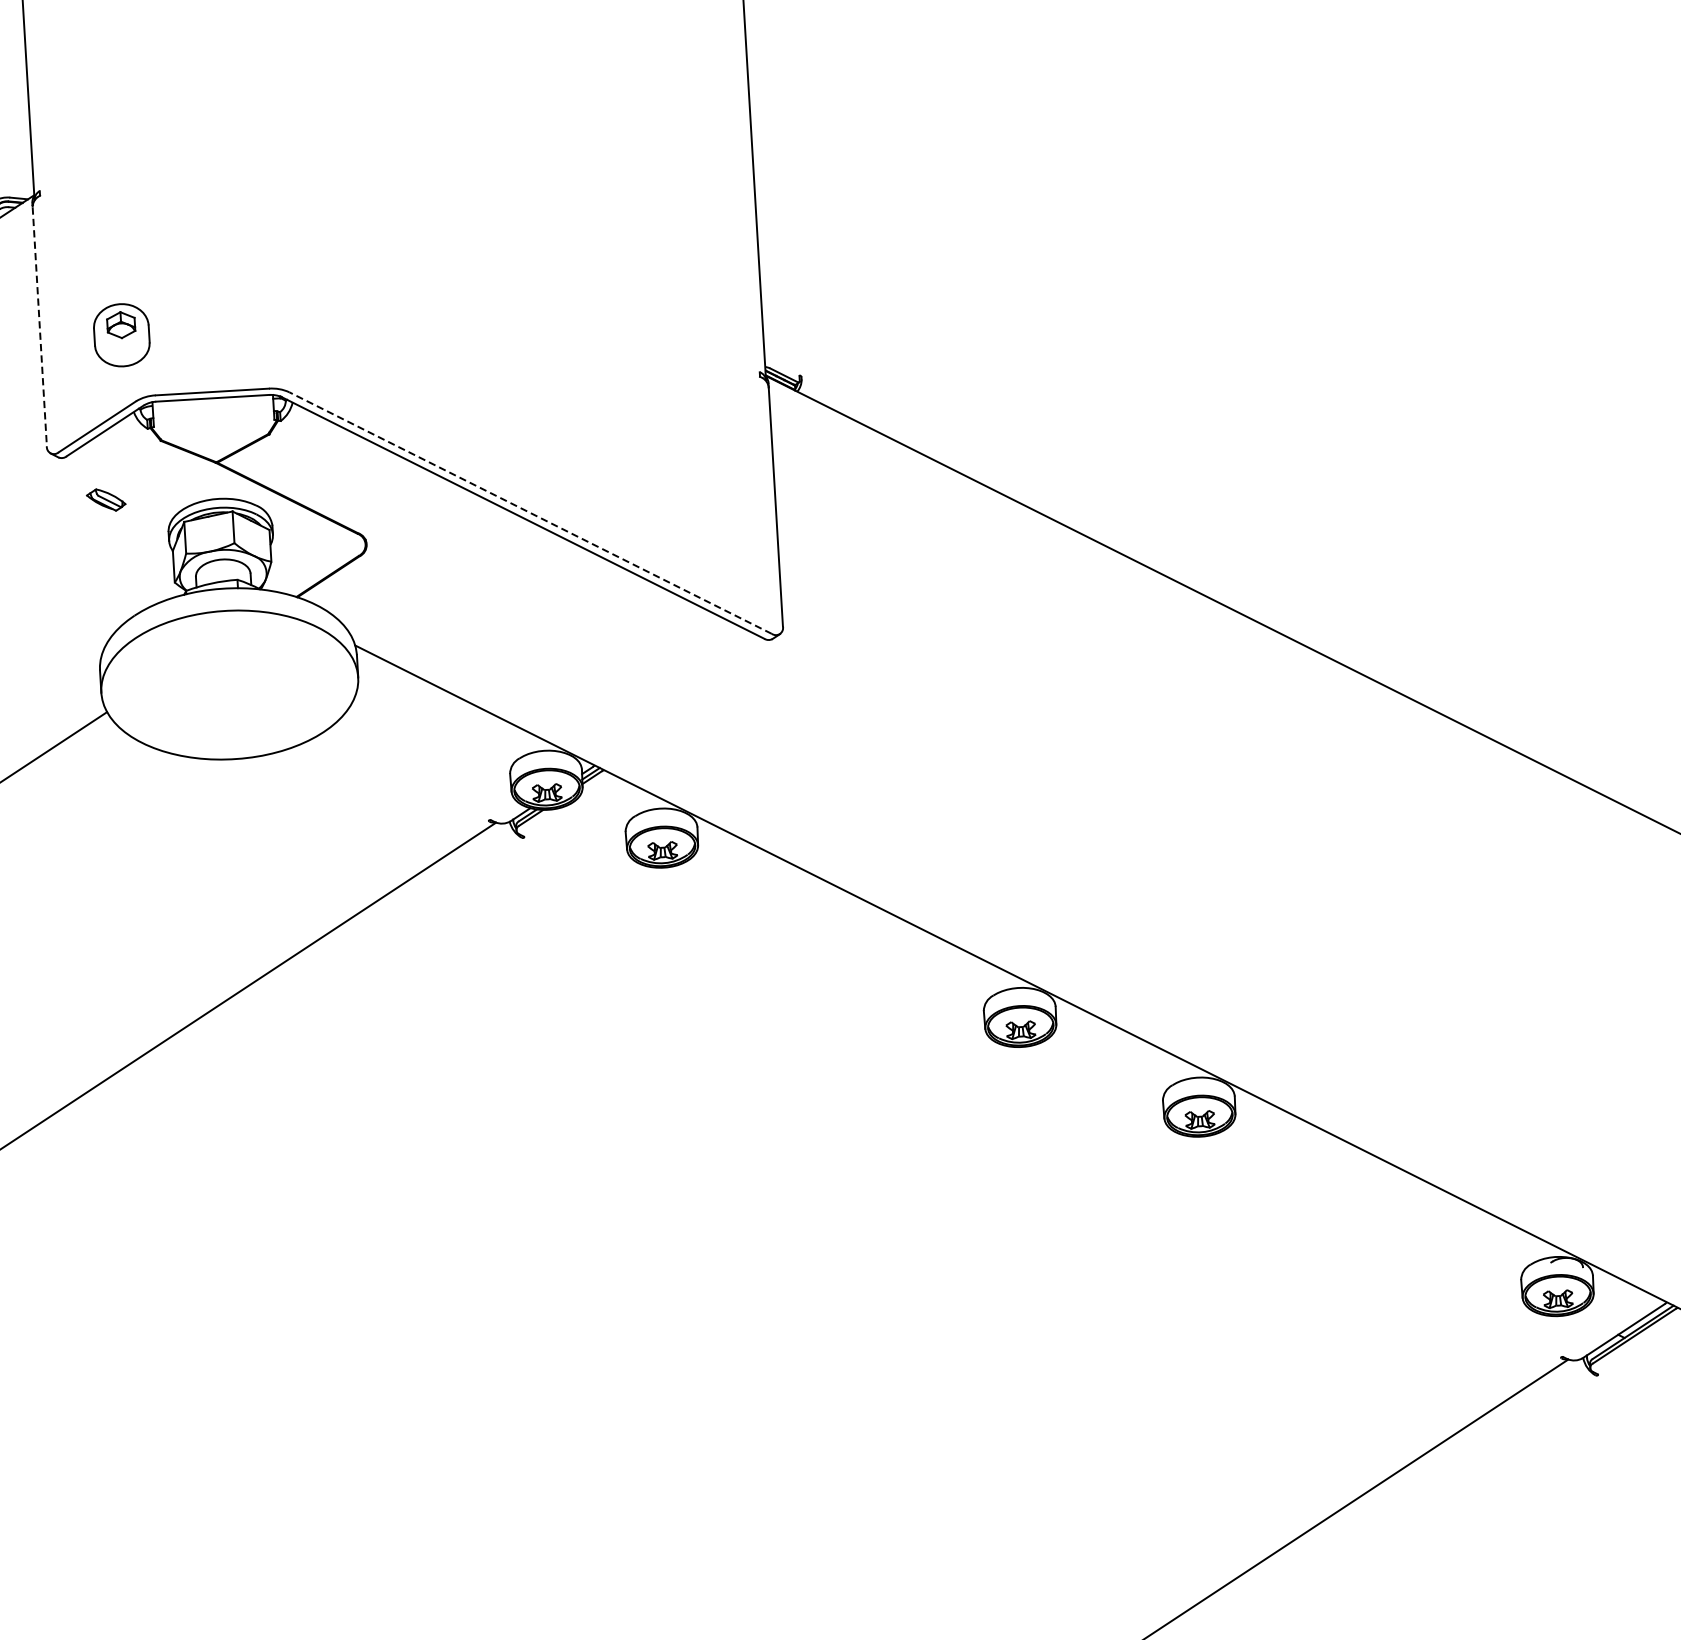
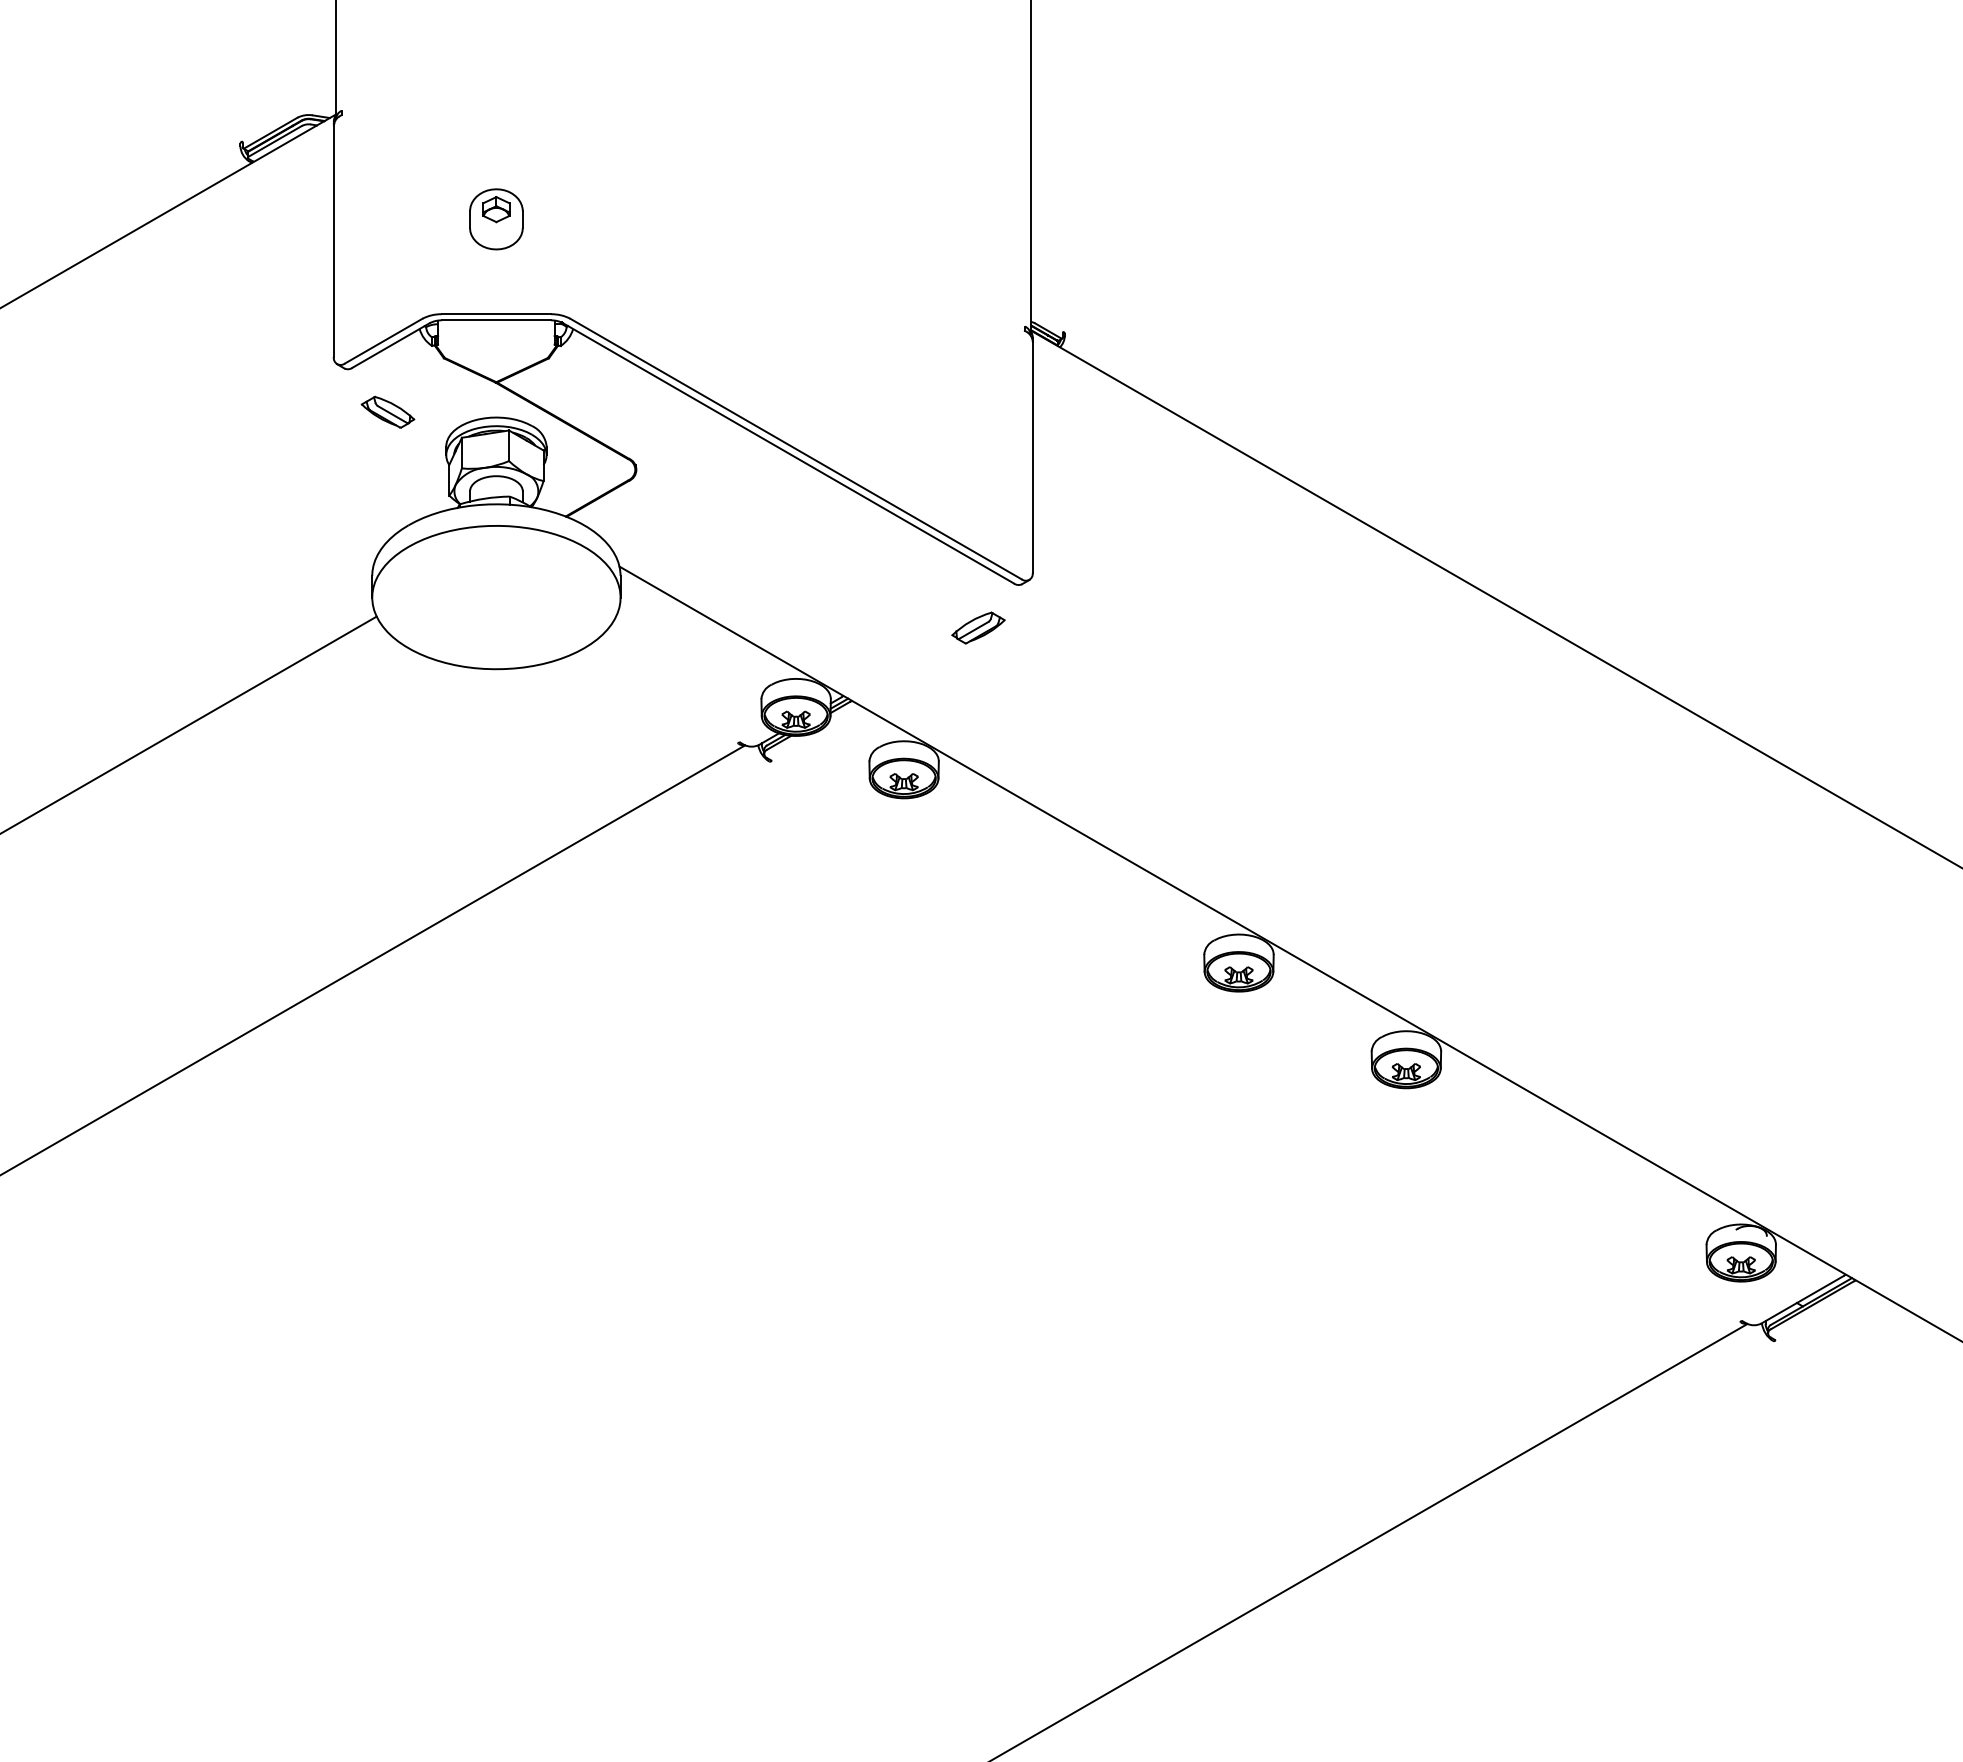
line: (39, 327) -> (333, 242), dashed -> solid
part: (121, 335) -> (496, 219), moved
part: (105, 499) -> (387, 411), size x1.43
line: (529, 512) -> (795, 448), dashed -> solid
part: (730, 686) -> (978, 627), added

